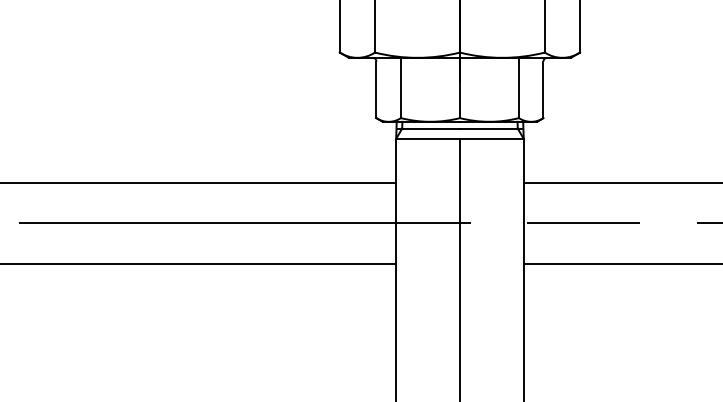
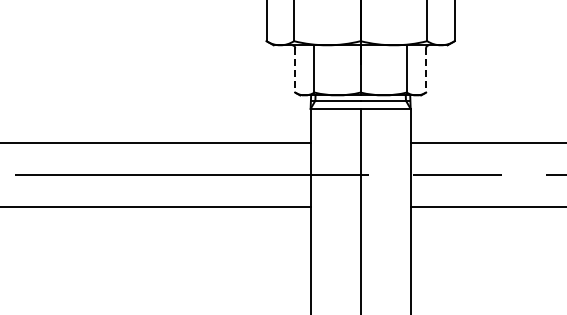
line: (376, 89) -> (295, 70), solid -> dashed
line: (543, 89) -> (426, 70), solid -> dashed

